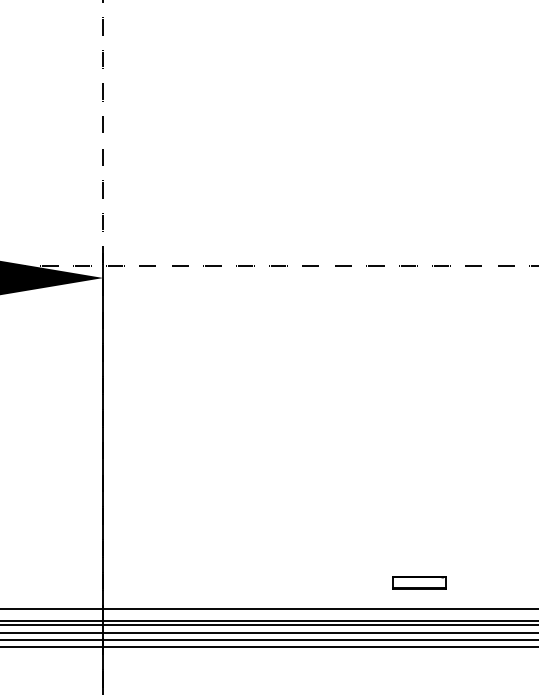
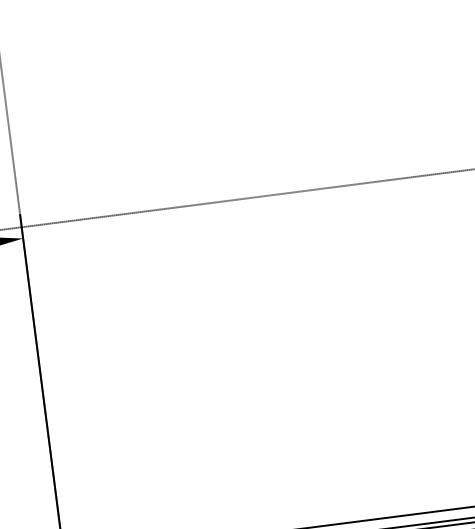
part: (419, 582) -> (366, 493), removed

